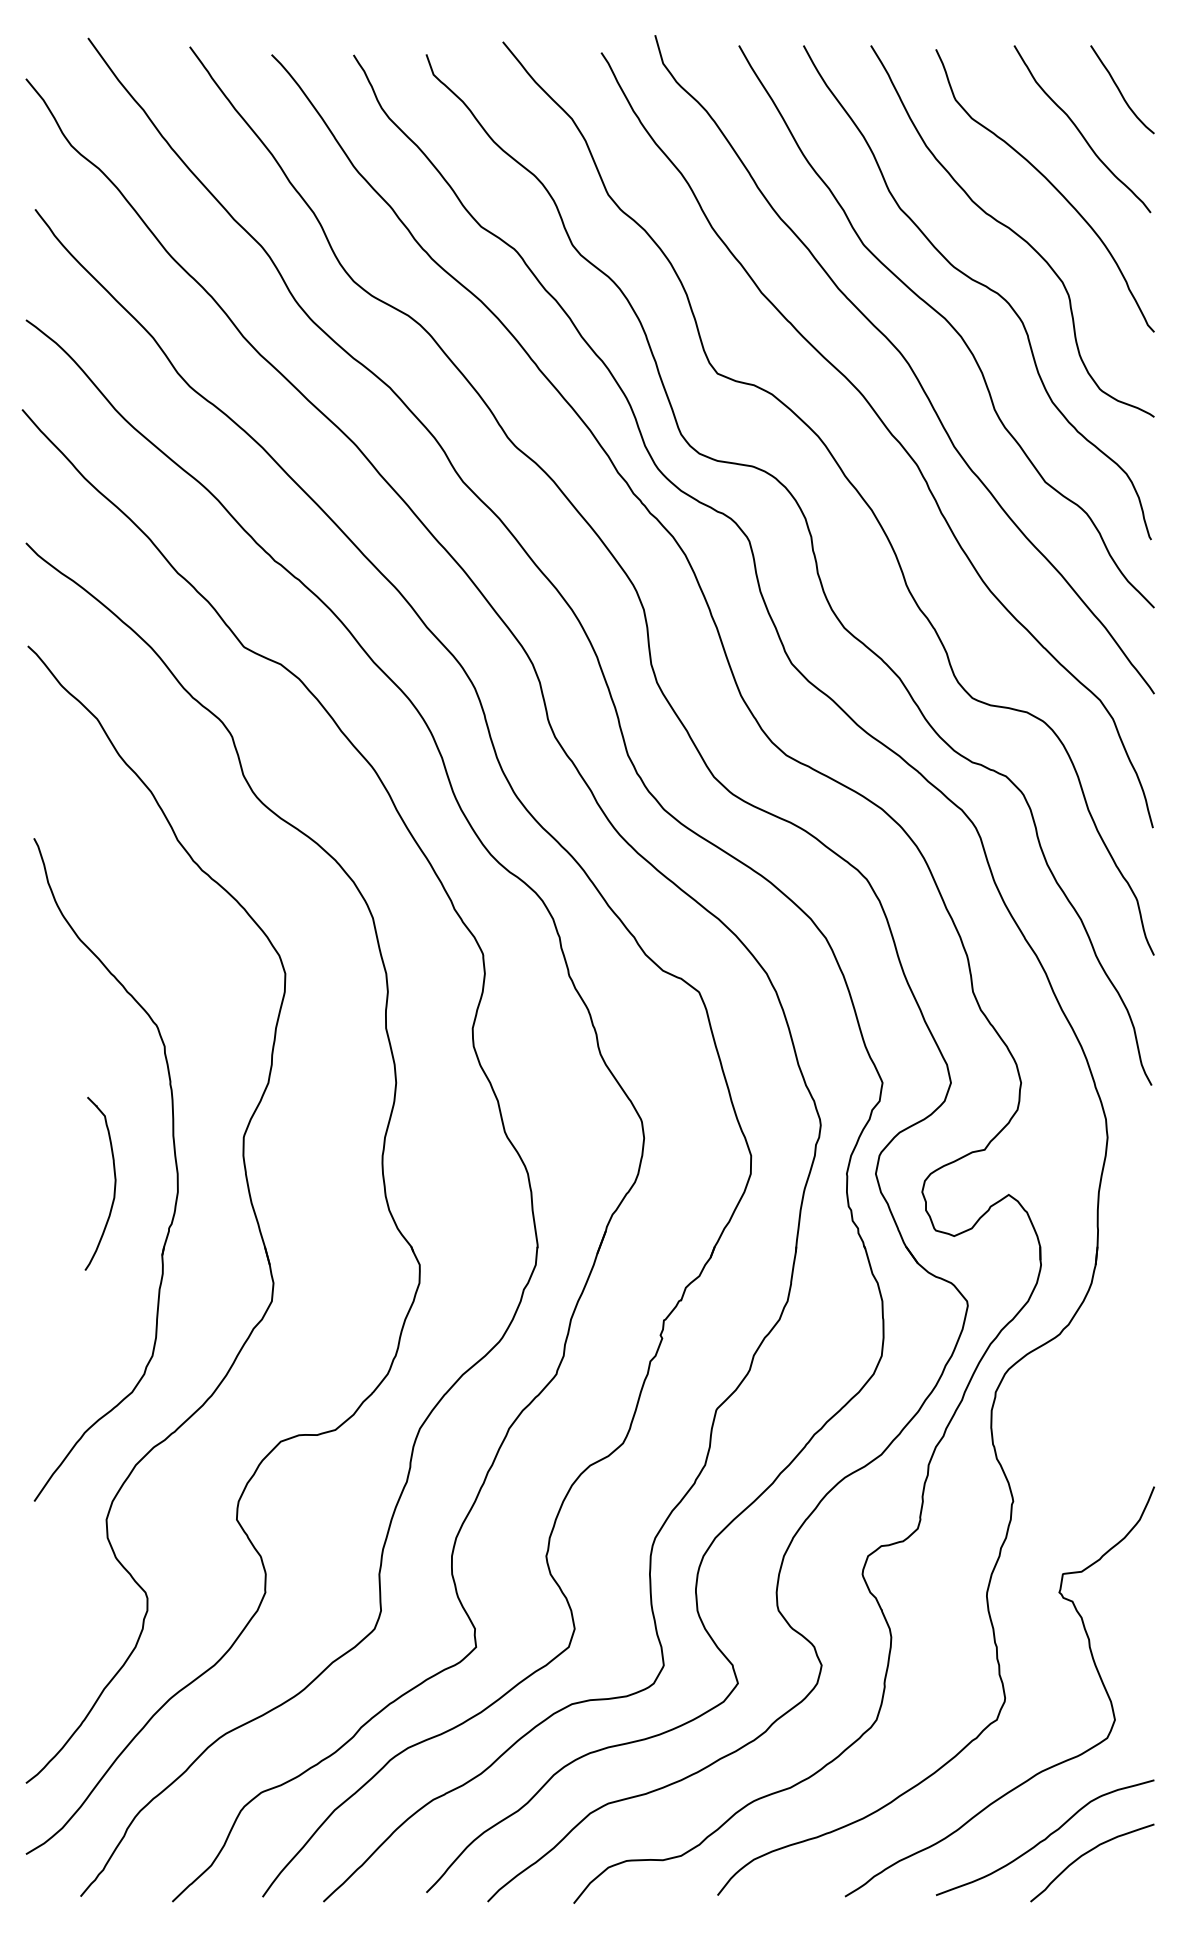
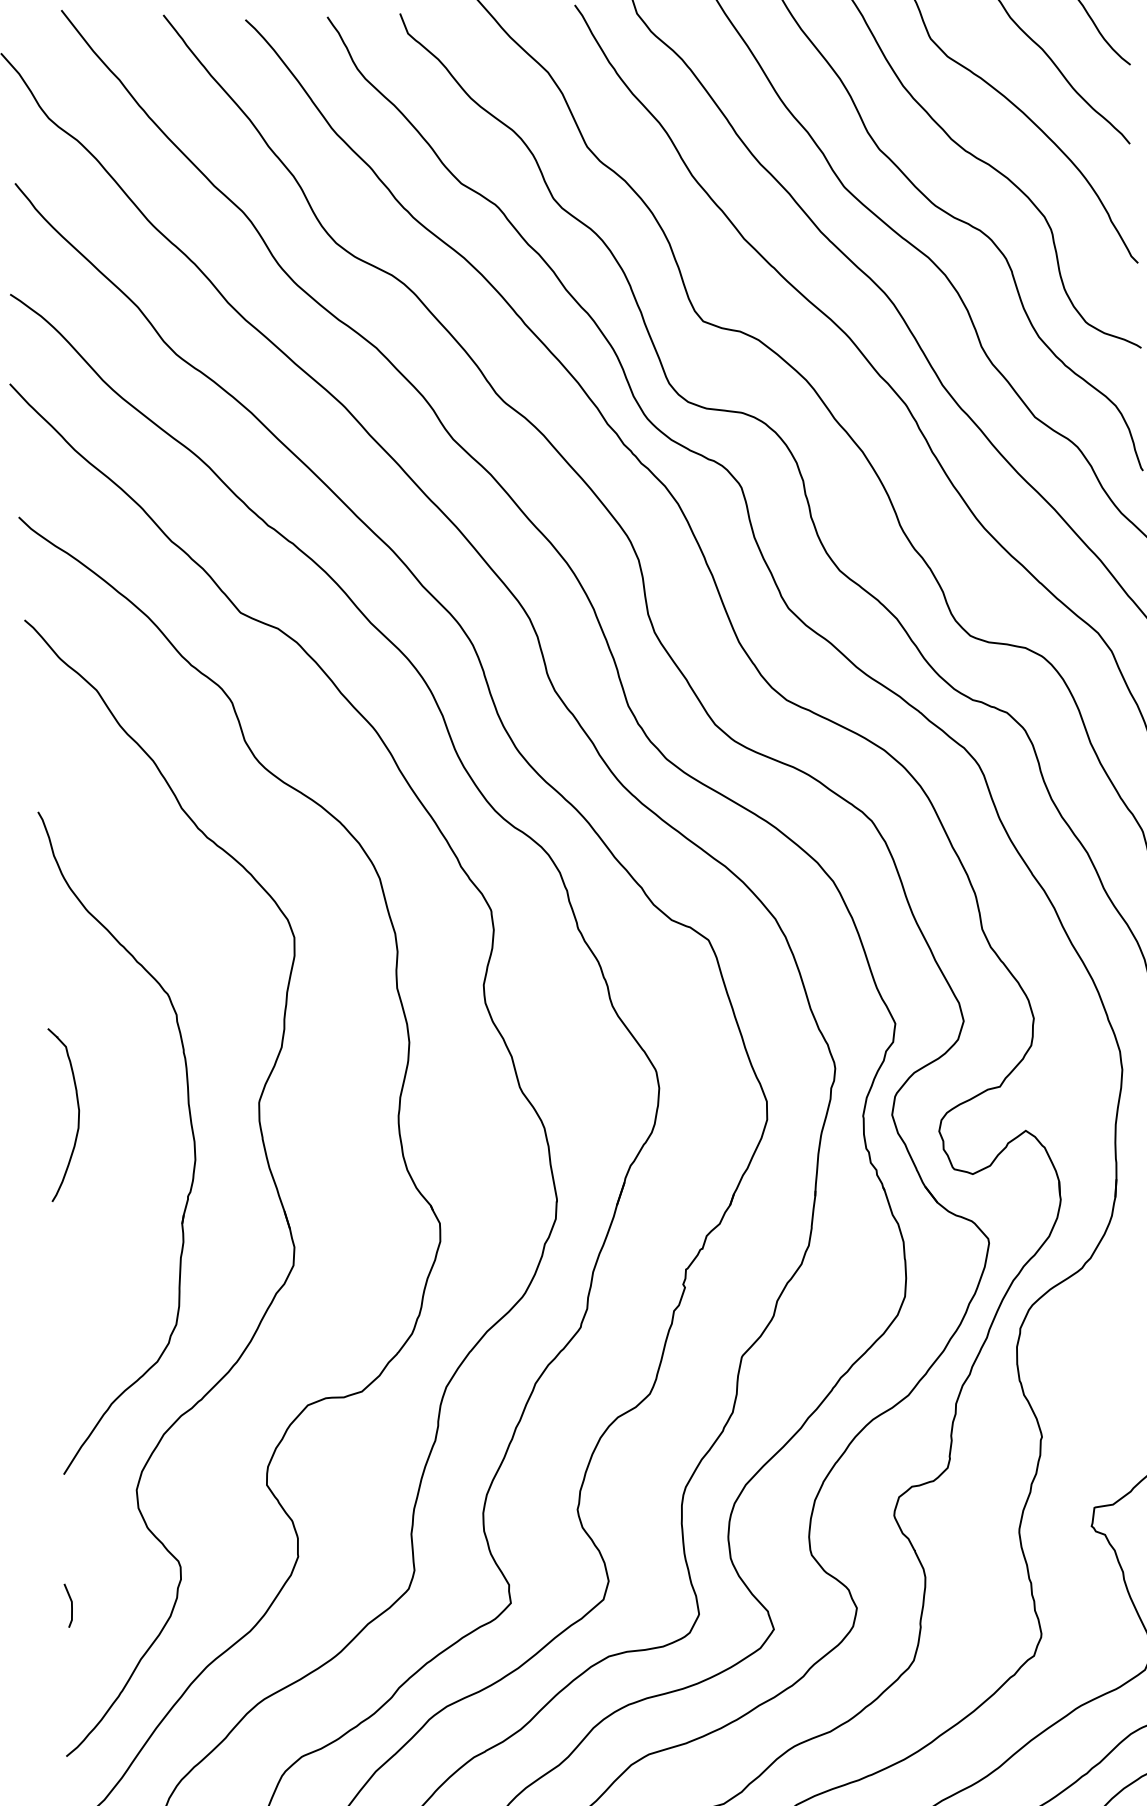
curve: (114, 1183) -> (78, 1113), moved
line: (36, 1632) -> (71, 1605), added

